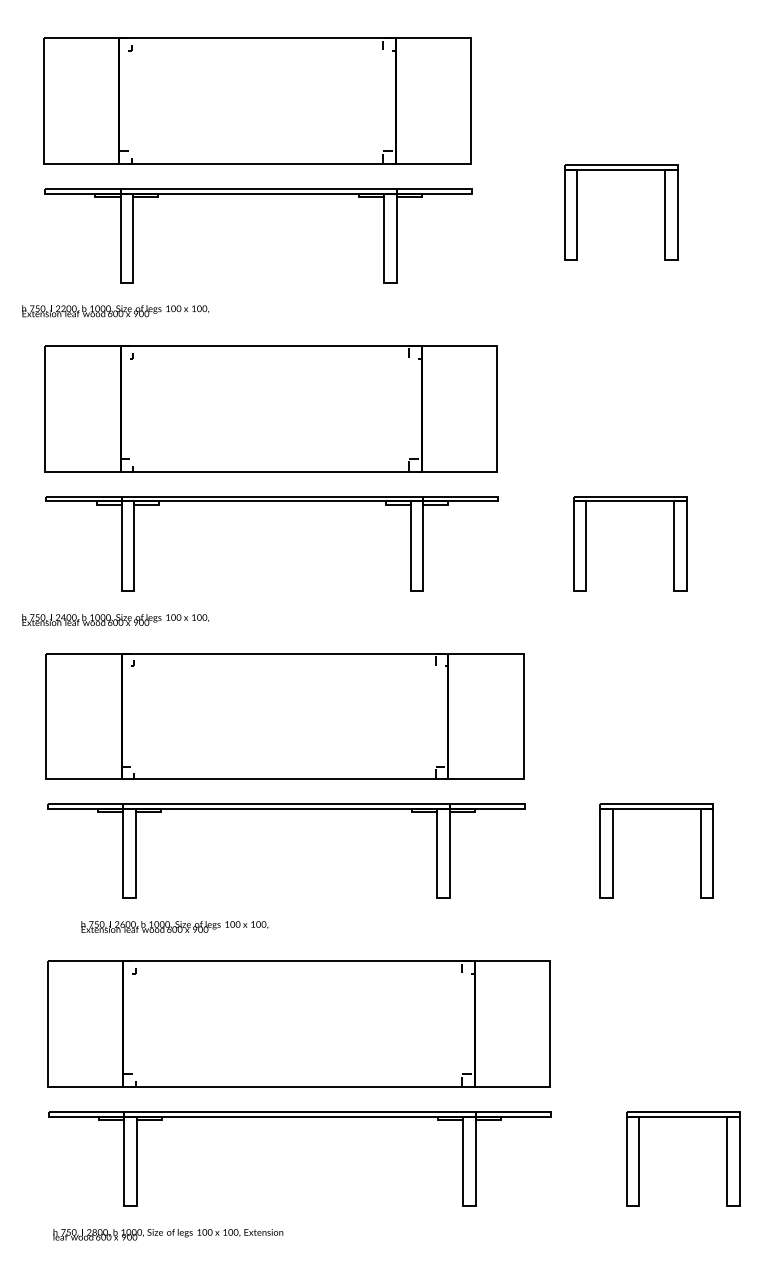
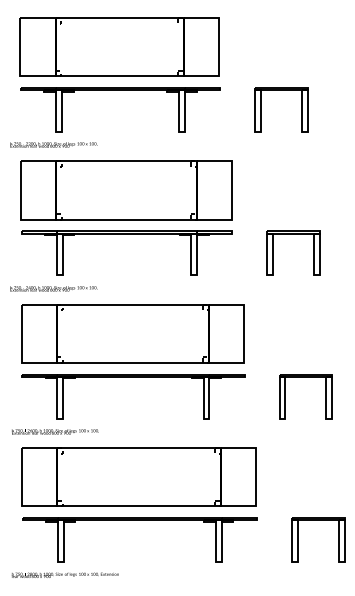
part: (621, 170) -> (281, 90), moved
text: (174, 925) -> (55, 431), moved
text: (166, 1232) -> (64, 574), moved

